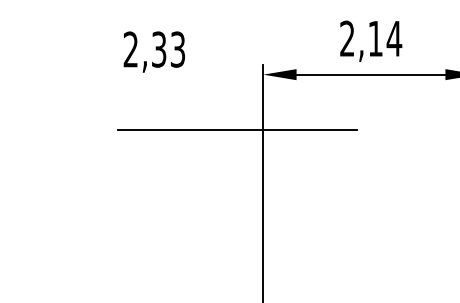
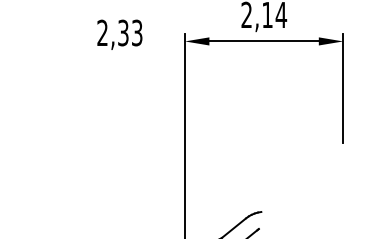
text: (153, 51) -> (119, 34), moved
line: (236, 129) -> (165, 81), removed

